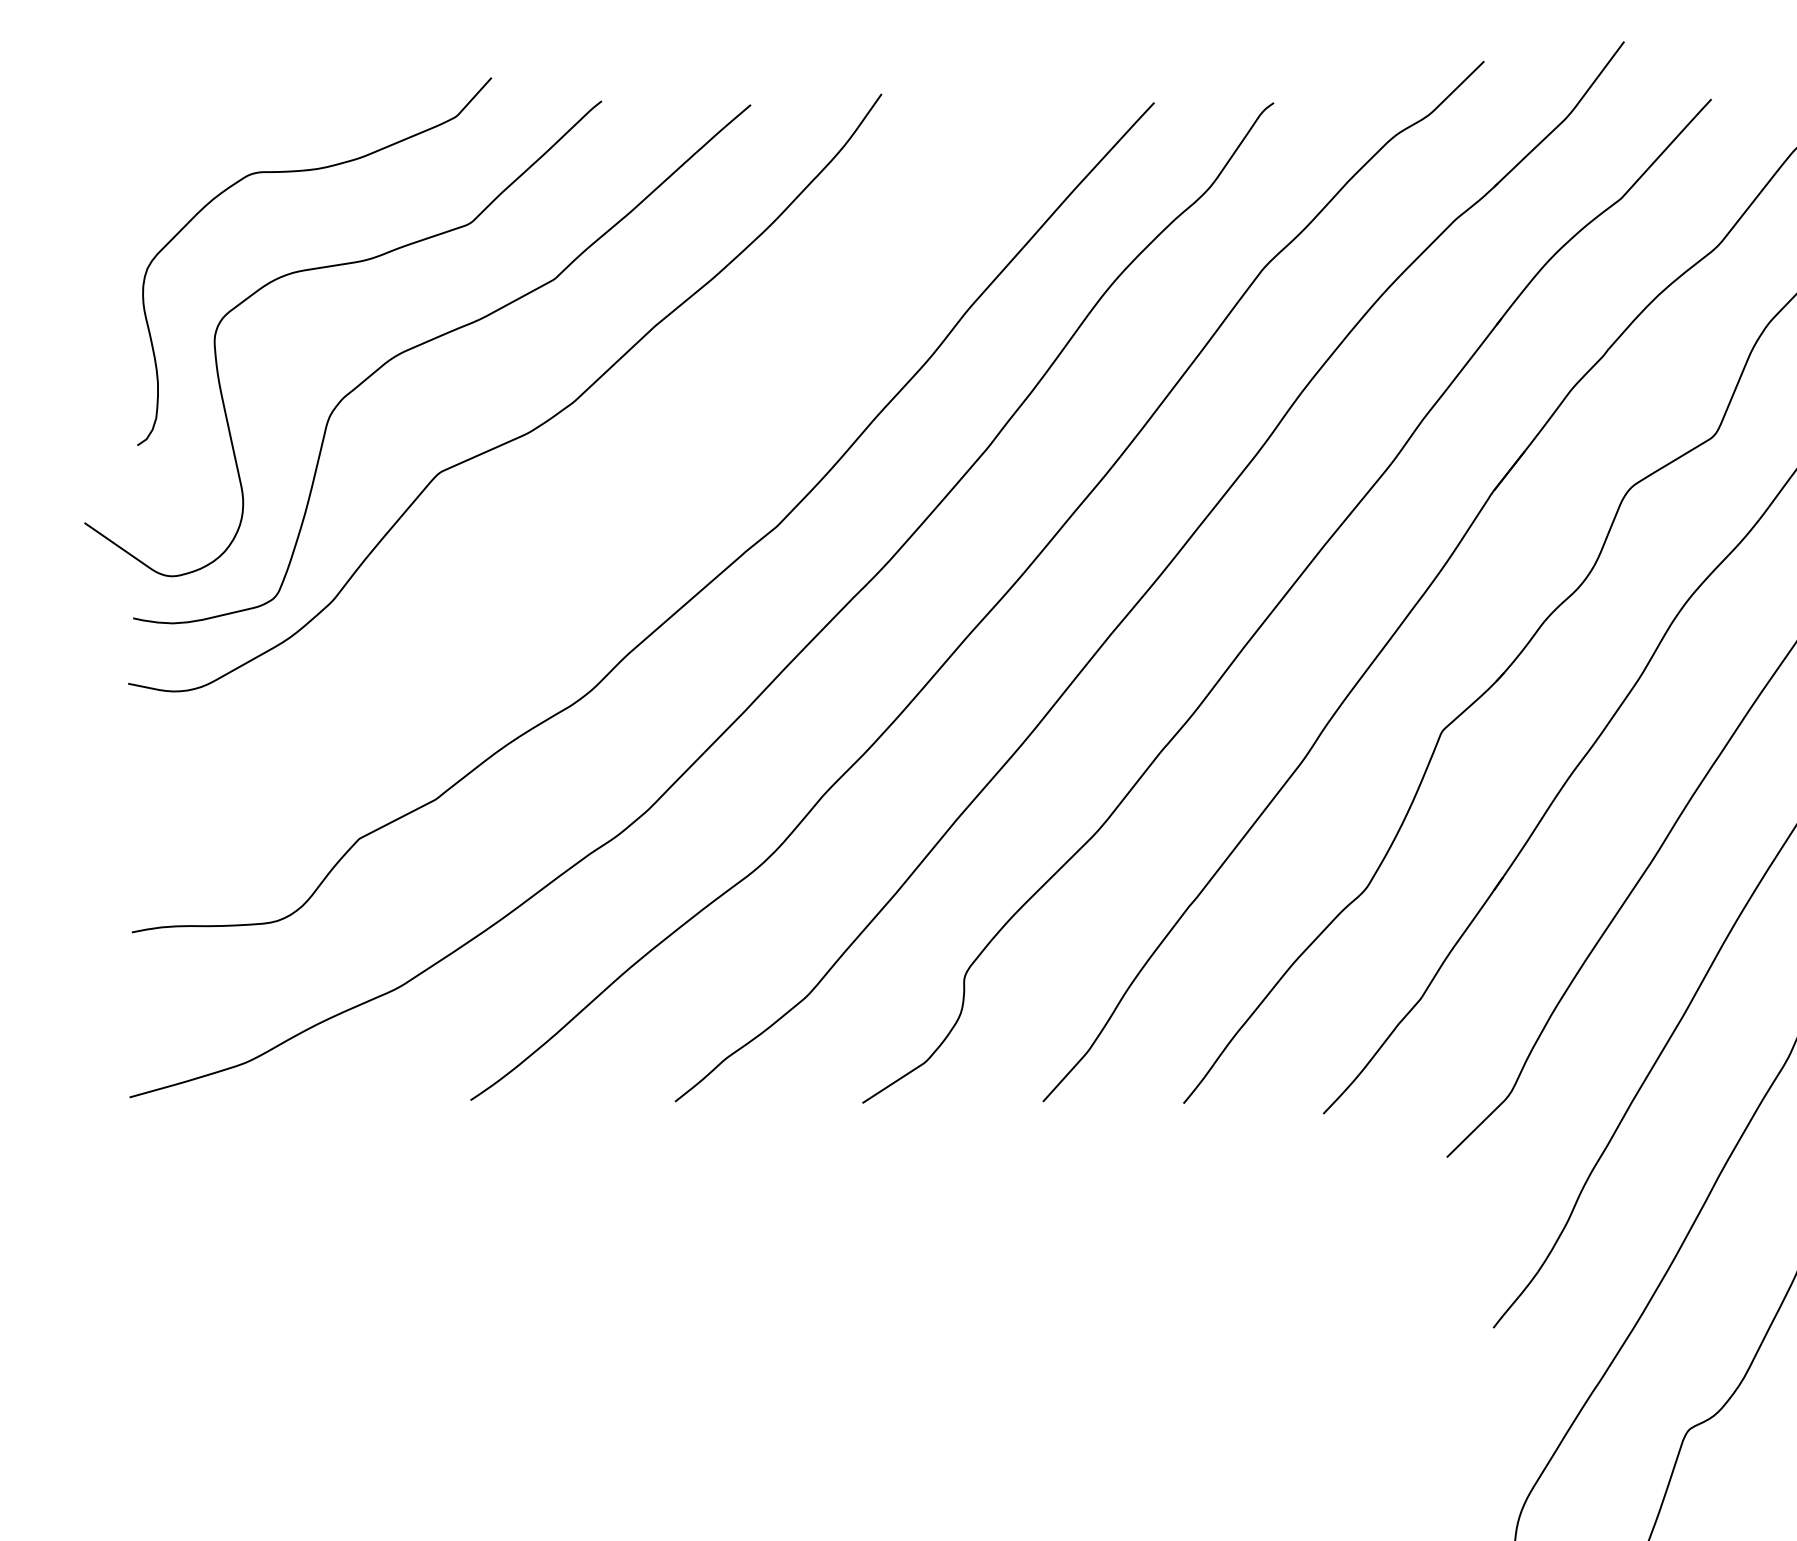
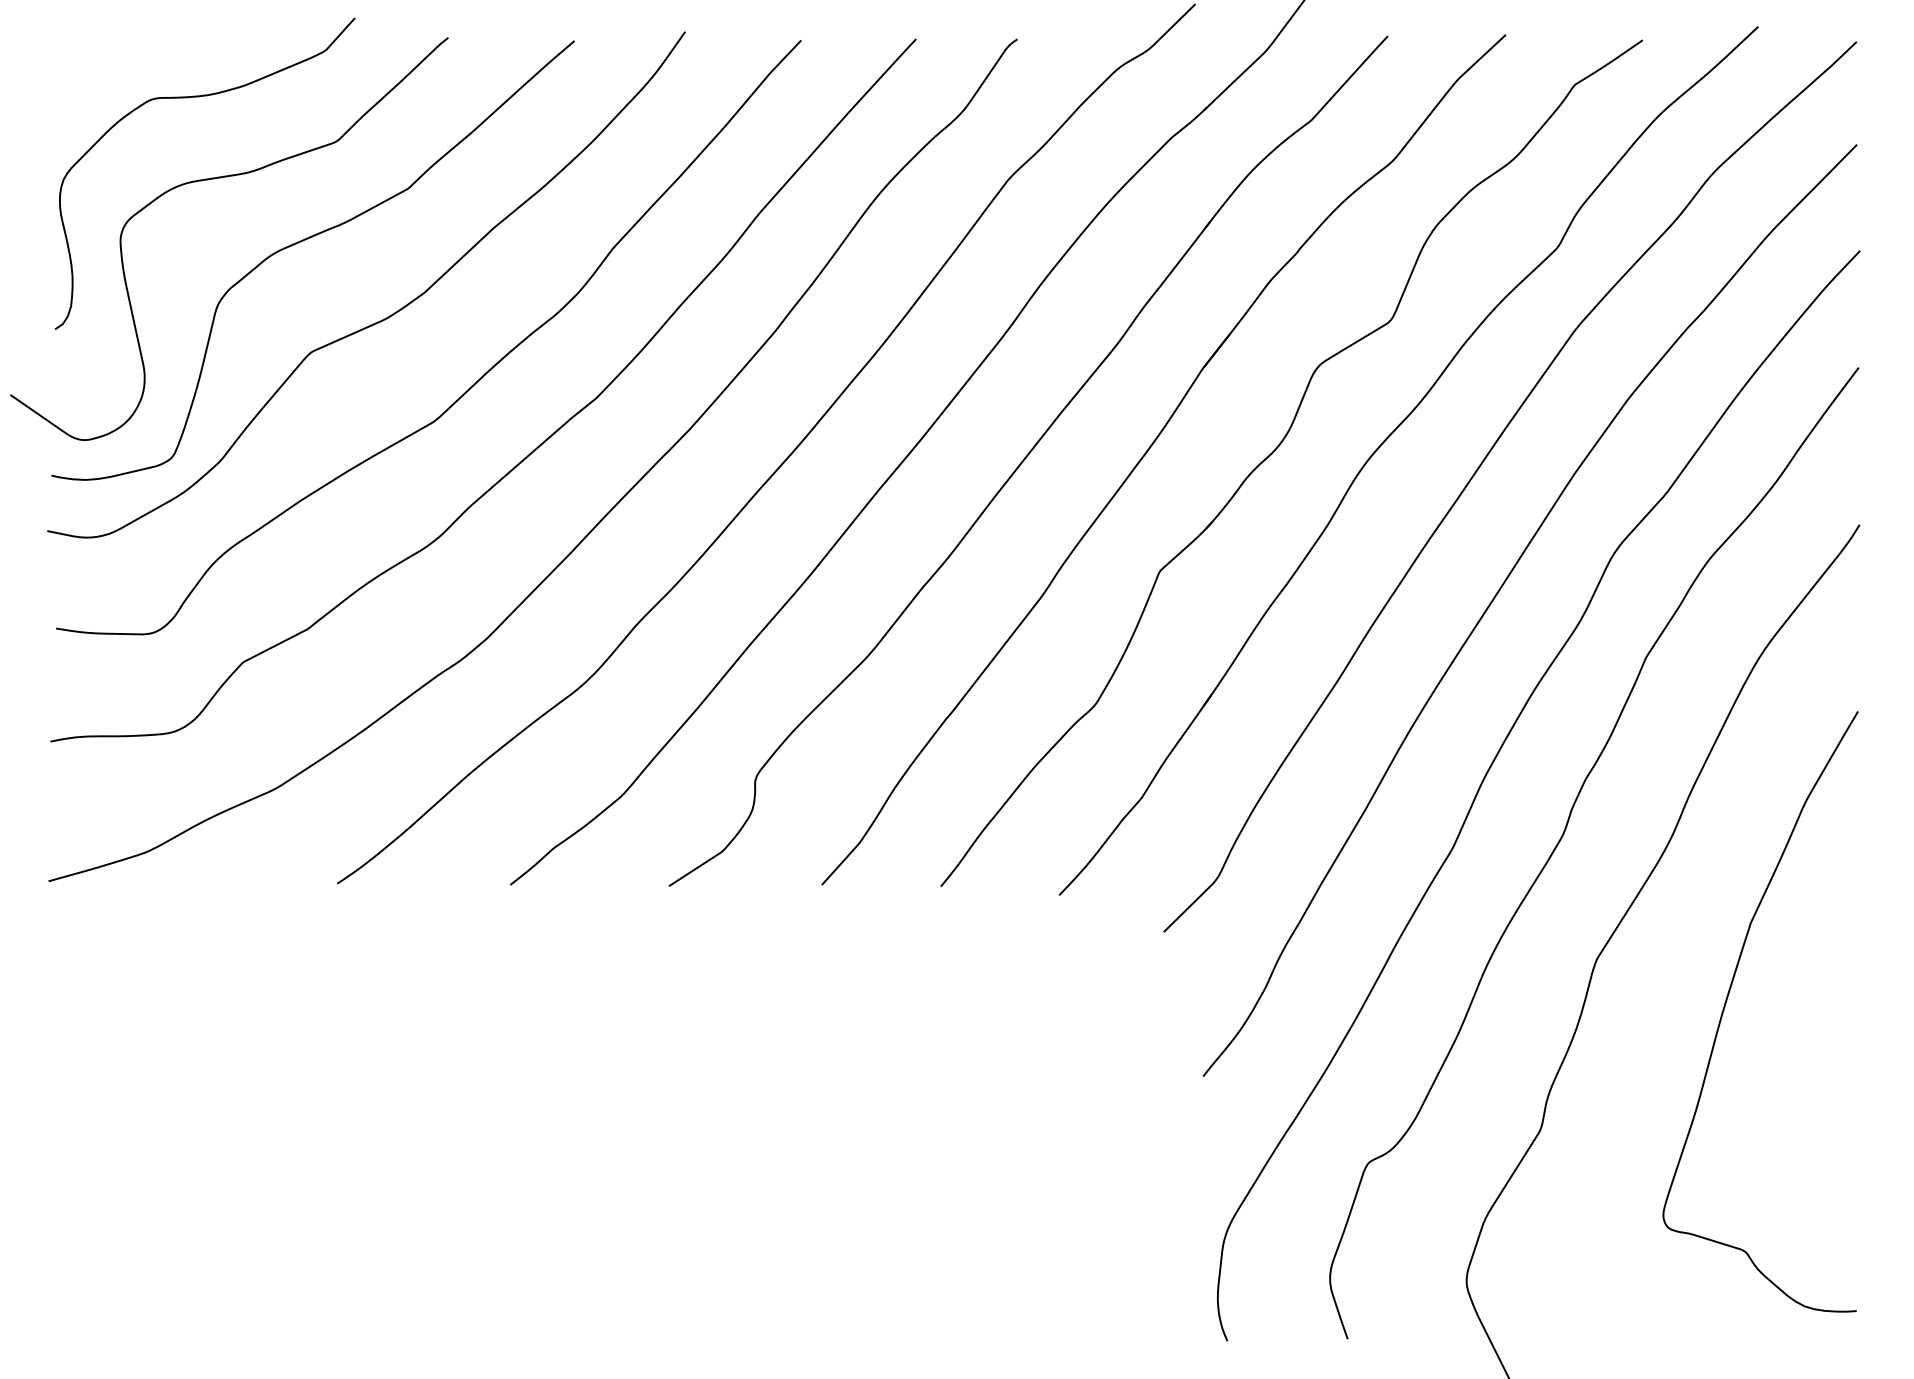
curve: (629, 511) -> (471, 385), added

